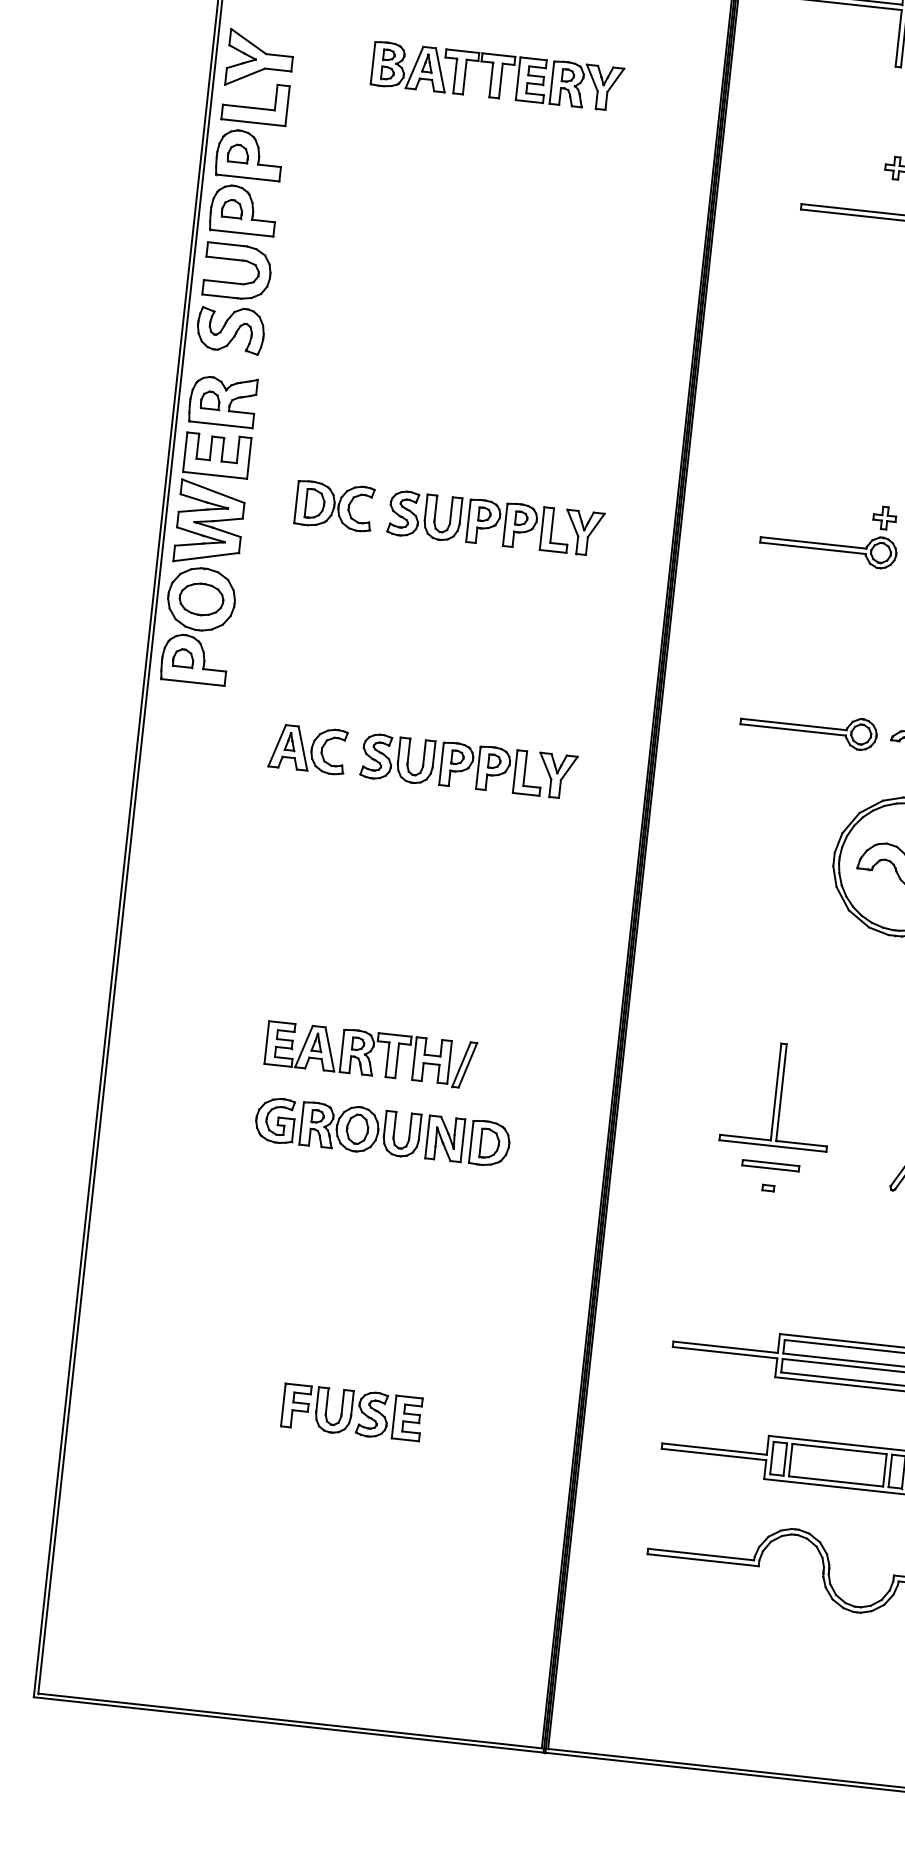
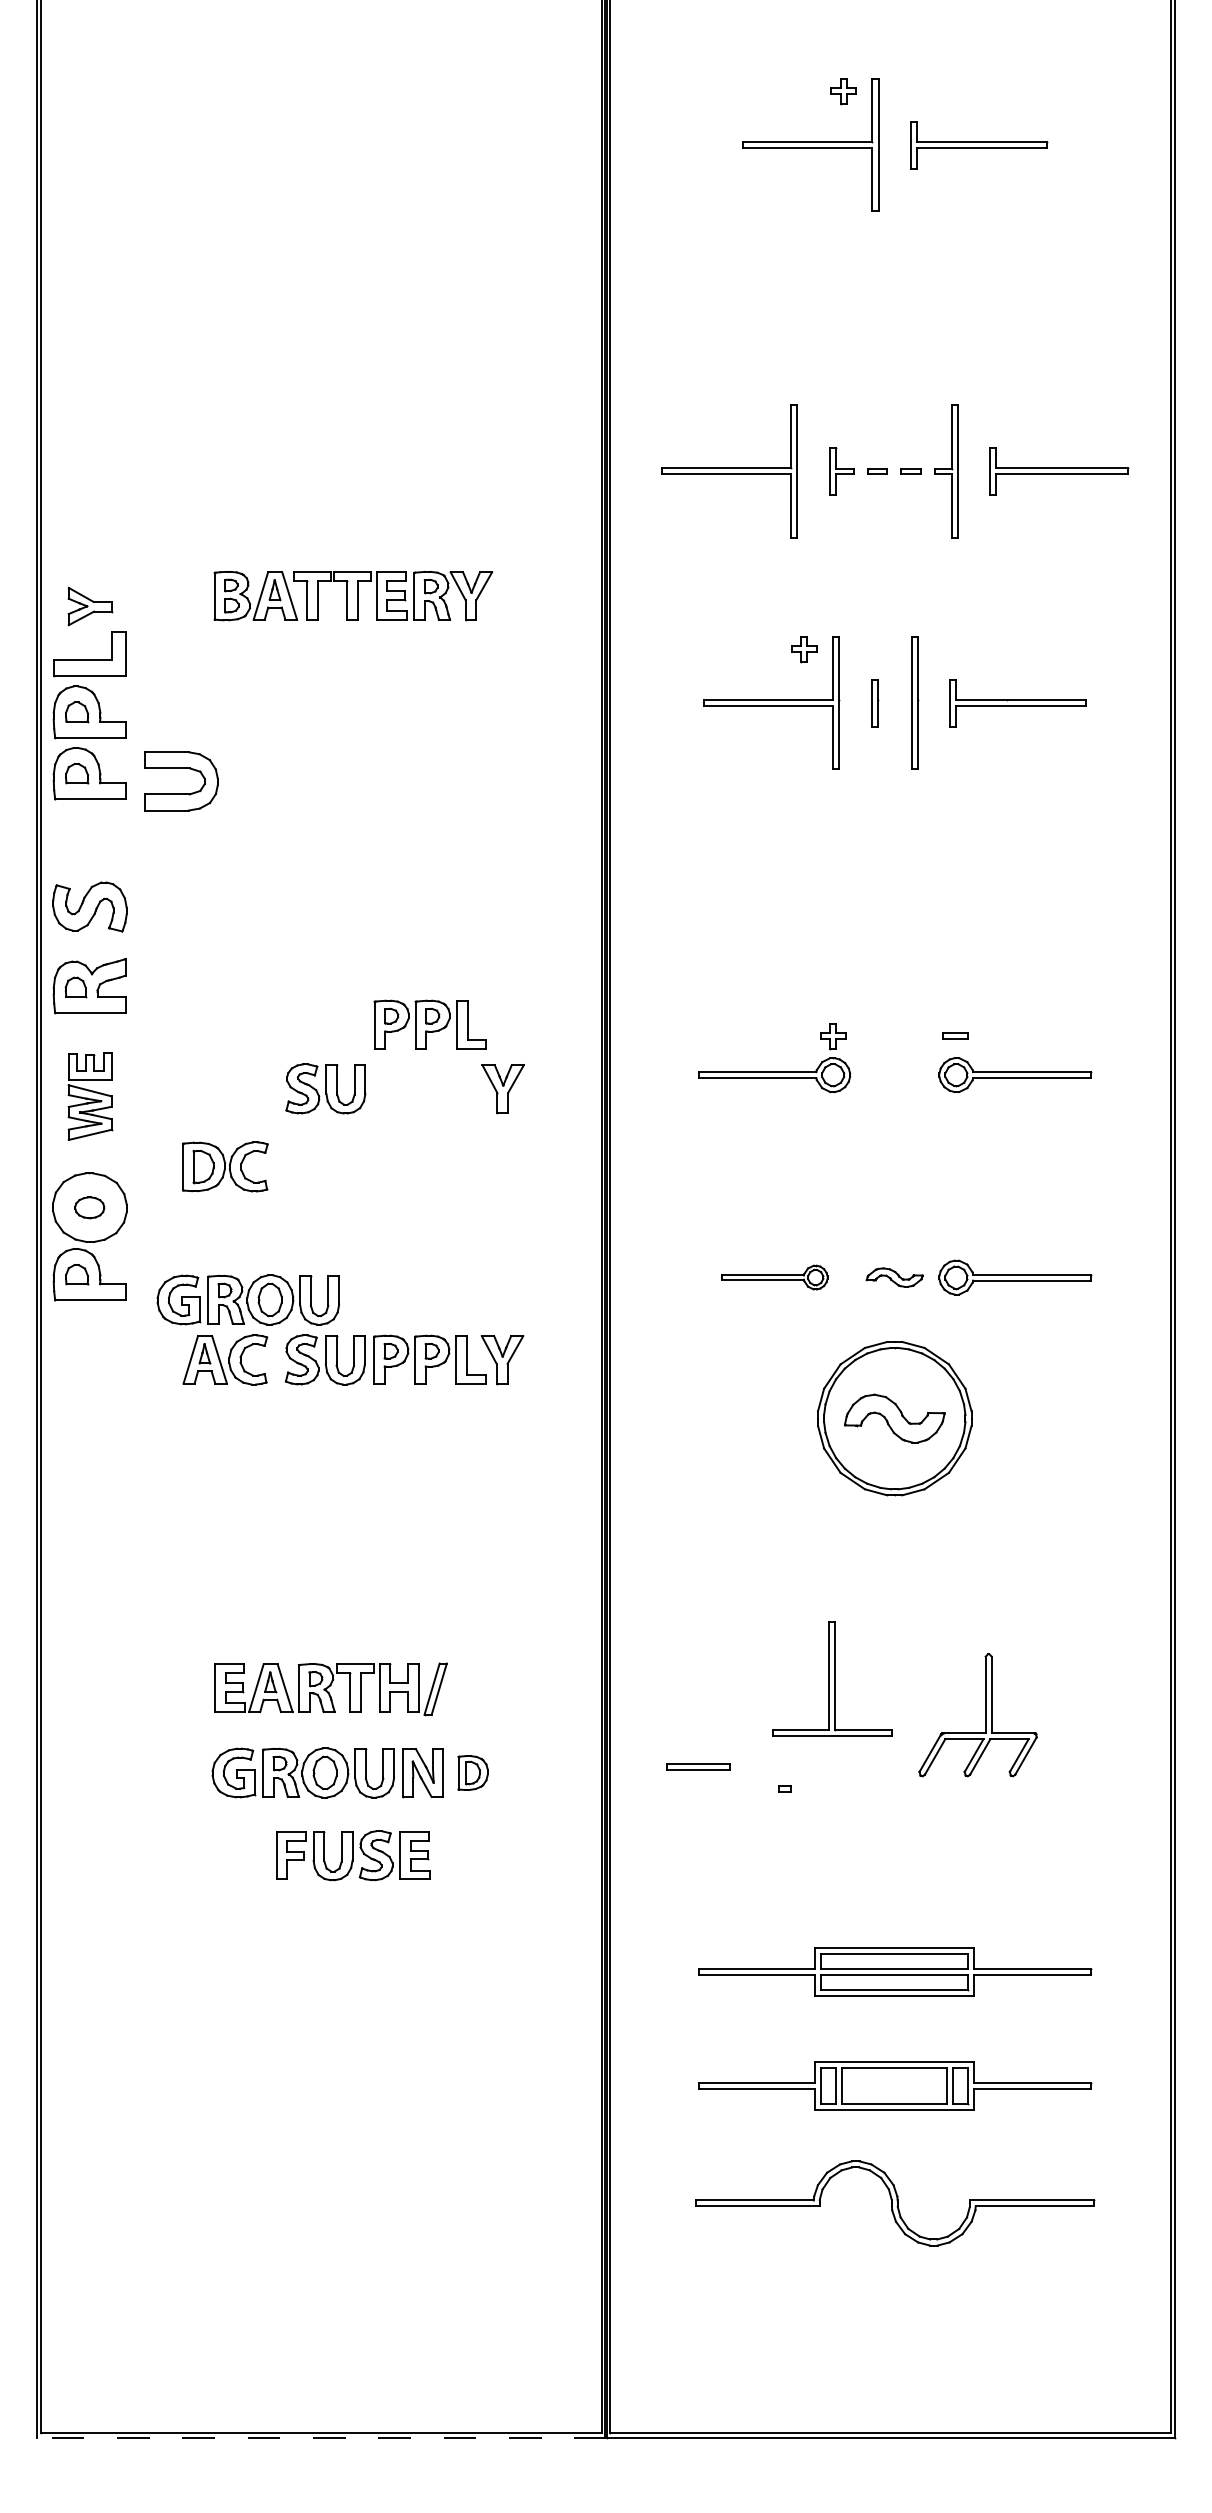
part: (260, 60) -> (90, 606), size x0.6
part: (236, 282) -> (181, 793), moved
part: (212, 499) -> (90, 1096), size x0.6
part: (334, 505) -> (225, 1166), moved
part: (517, 525) -> (429, 1024), moved
part: (201, 599) -> (89, 1207), size x0.6
part: (333, 697) -> (247, 1299), added
part: (808, 728) -> (774, 1277), size x0.7
part: (778, 1094) -> (832, 1678), moved
part: (490, 1143) -> (473, 1772), size x0.7
part: (771, 1165) -> (698, 1766), moved
part: (352, 1412) -> (353, 1855), moved
line: (289, 1724) -> (321, 2437), solid -> dashed

